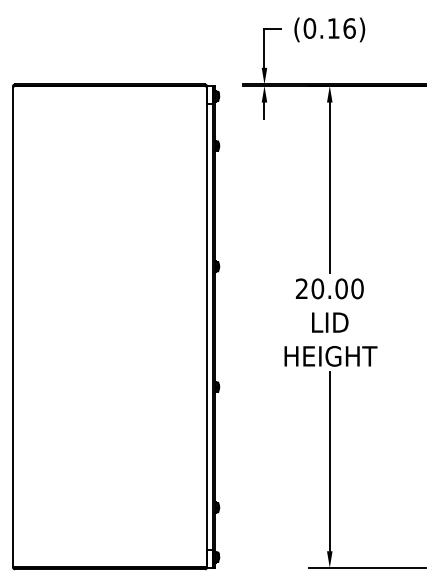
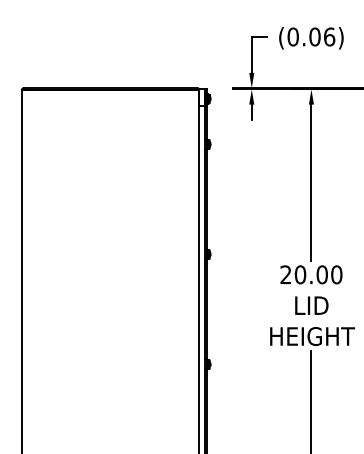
text: (333, 28) -> (314, 36), (0.16) -> (0.06)

